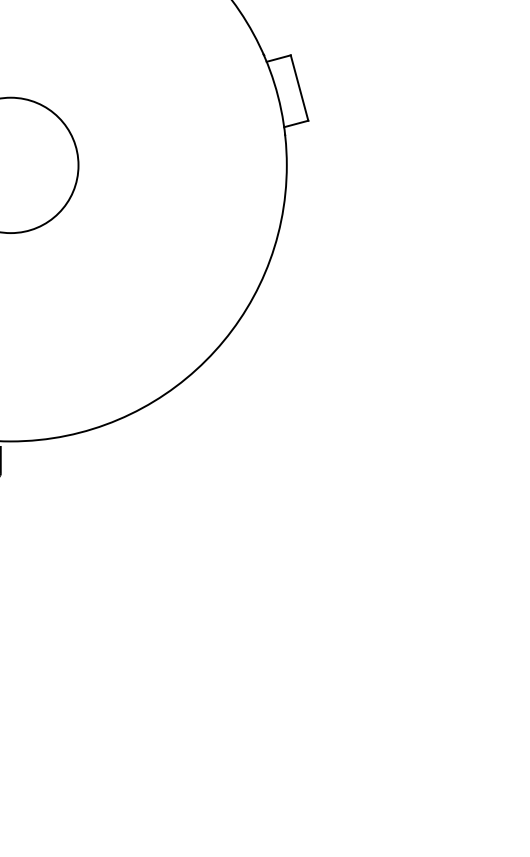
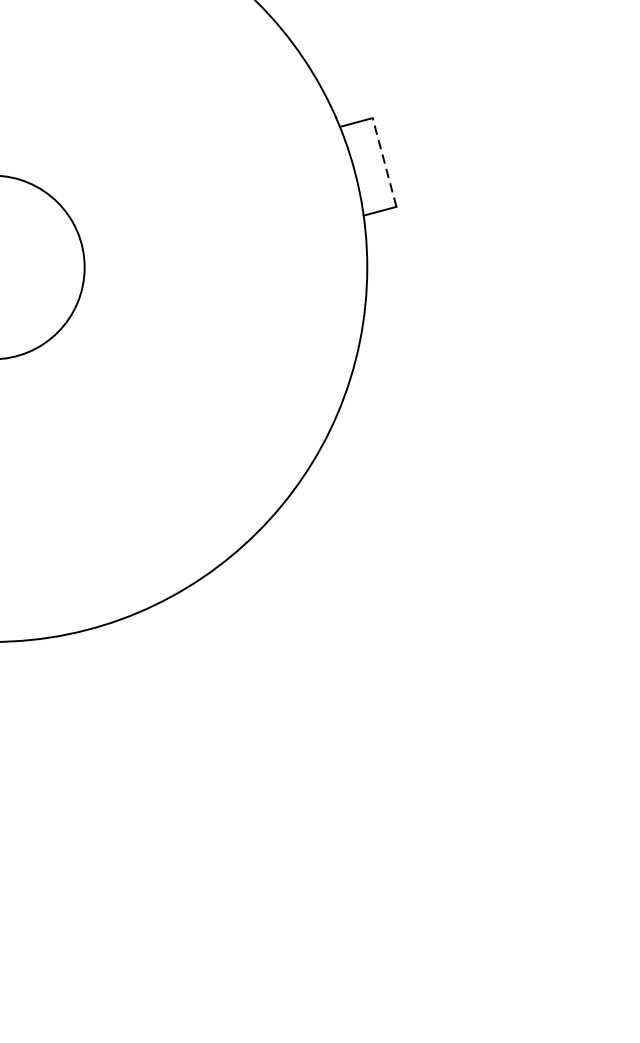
line: (299, 88) -> (384, 163), solid -> dashed

